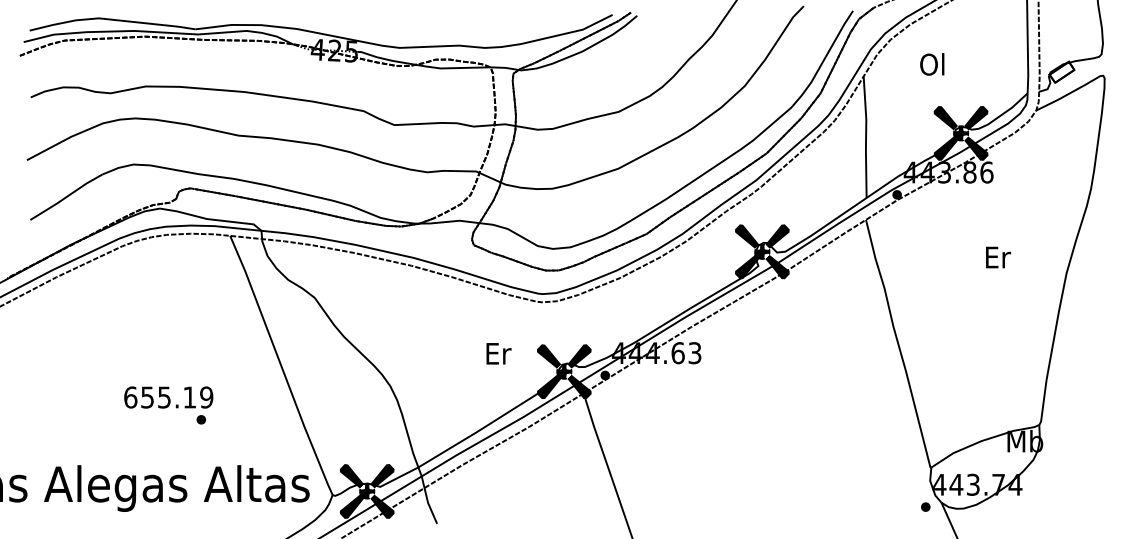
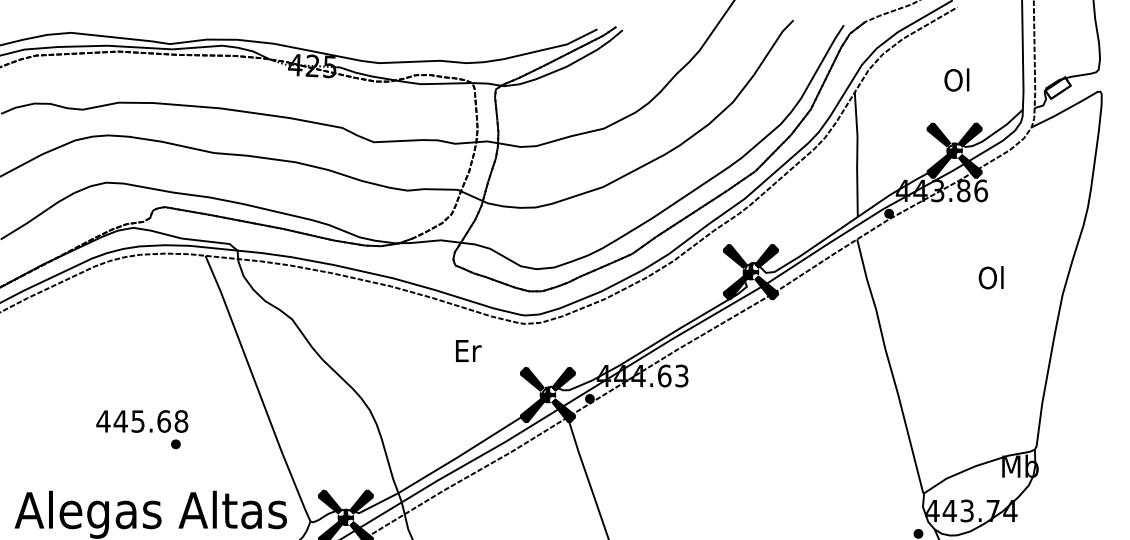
text: (932, 64) -> (957, 80), moved
text: (997, 256) -> (991, 276), Er -> Ol
text: (498, 353) -> (468, 350), moved
text: (168, 397) -> (142, 421), 655.19 -> 445.68

